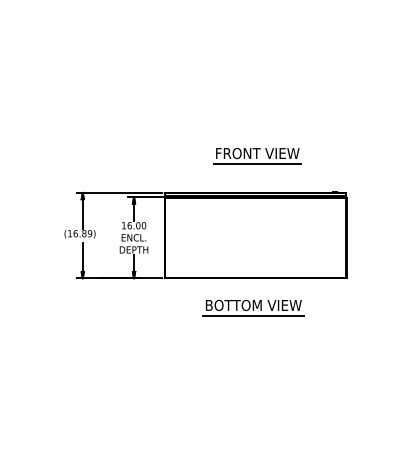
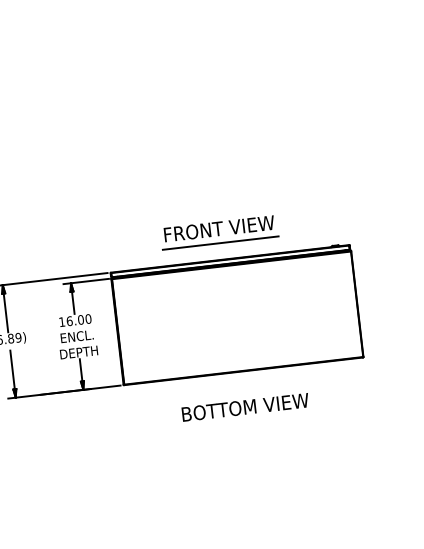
part: (257, 156) -> (219, 232), moved
line: (253, 316) -> (246, 422), removed

